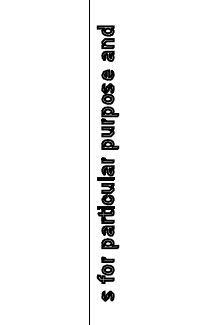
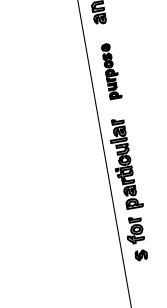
part: (110, 109) -> (111, 71), size x0.7

